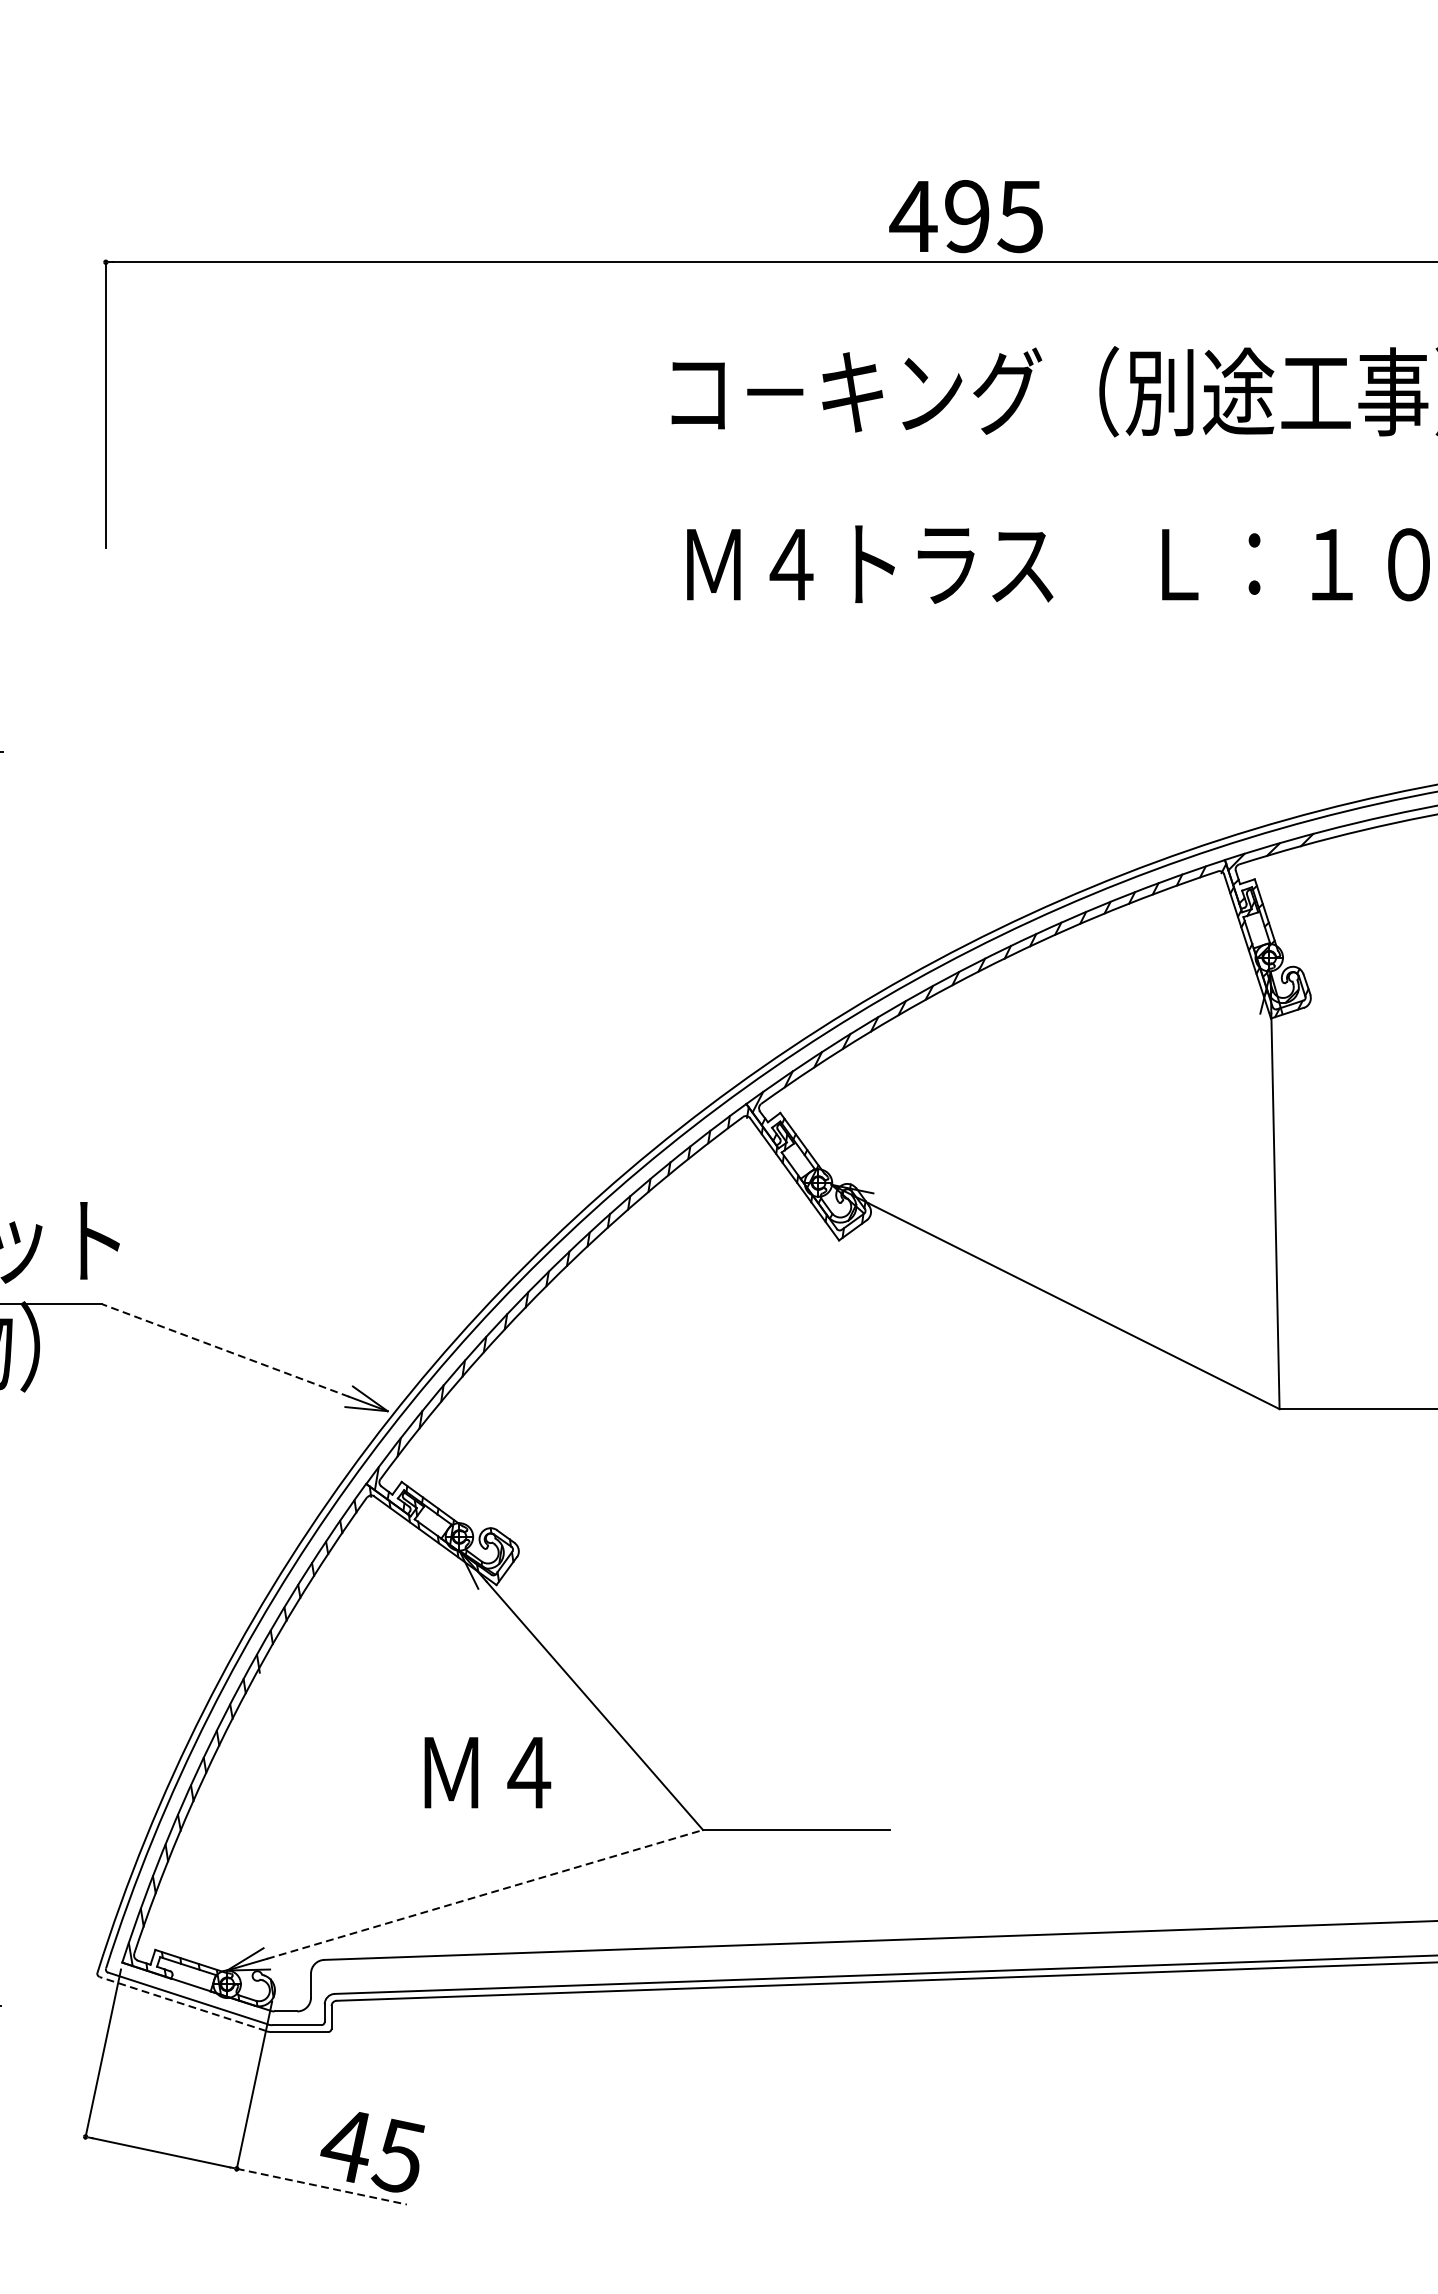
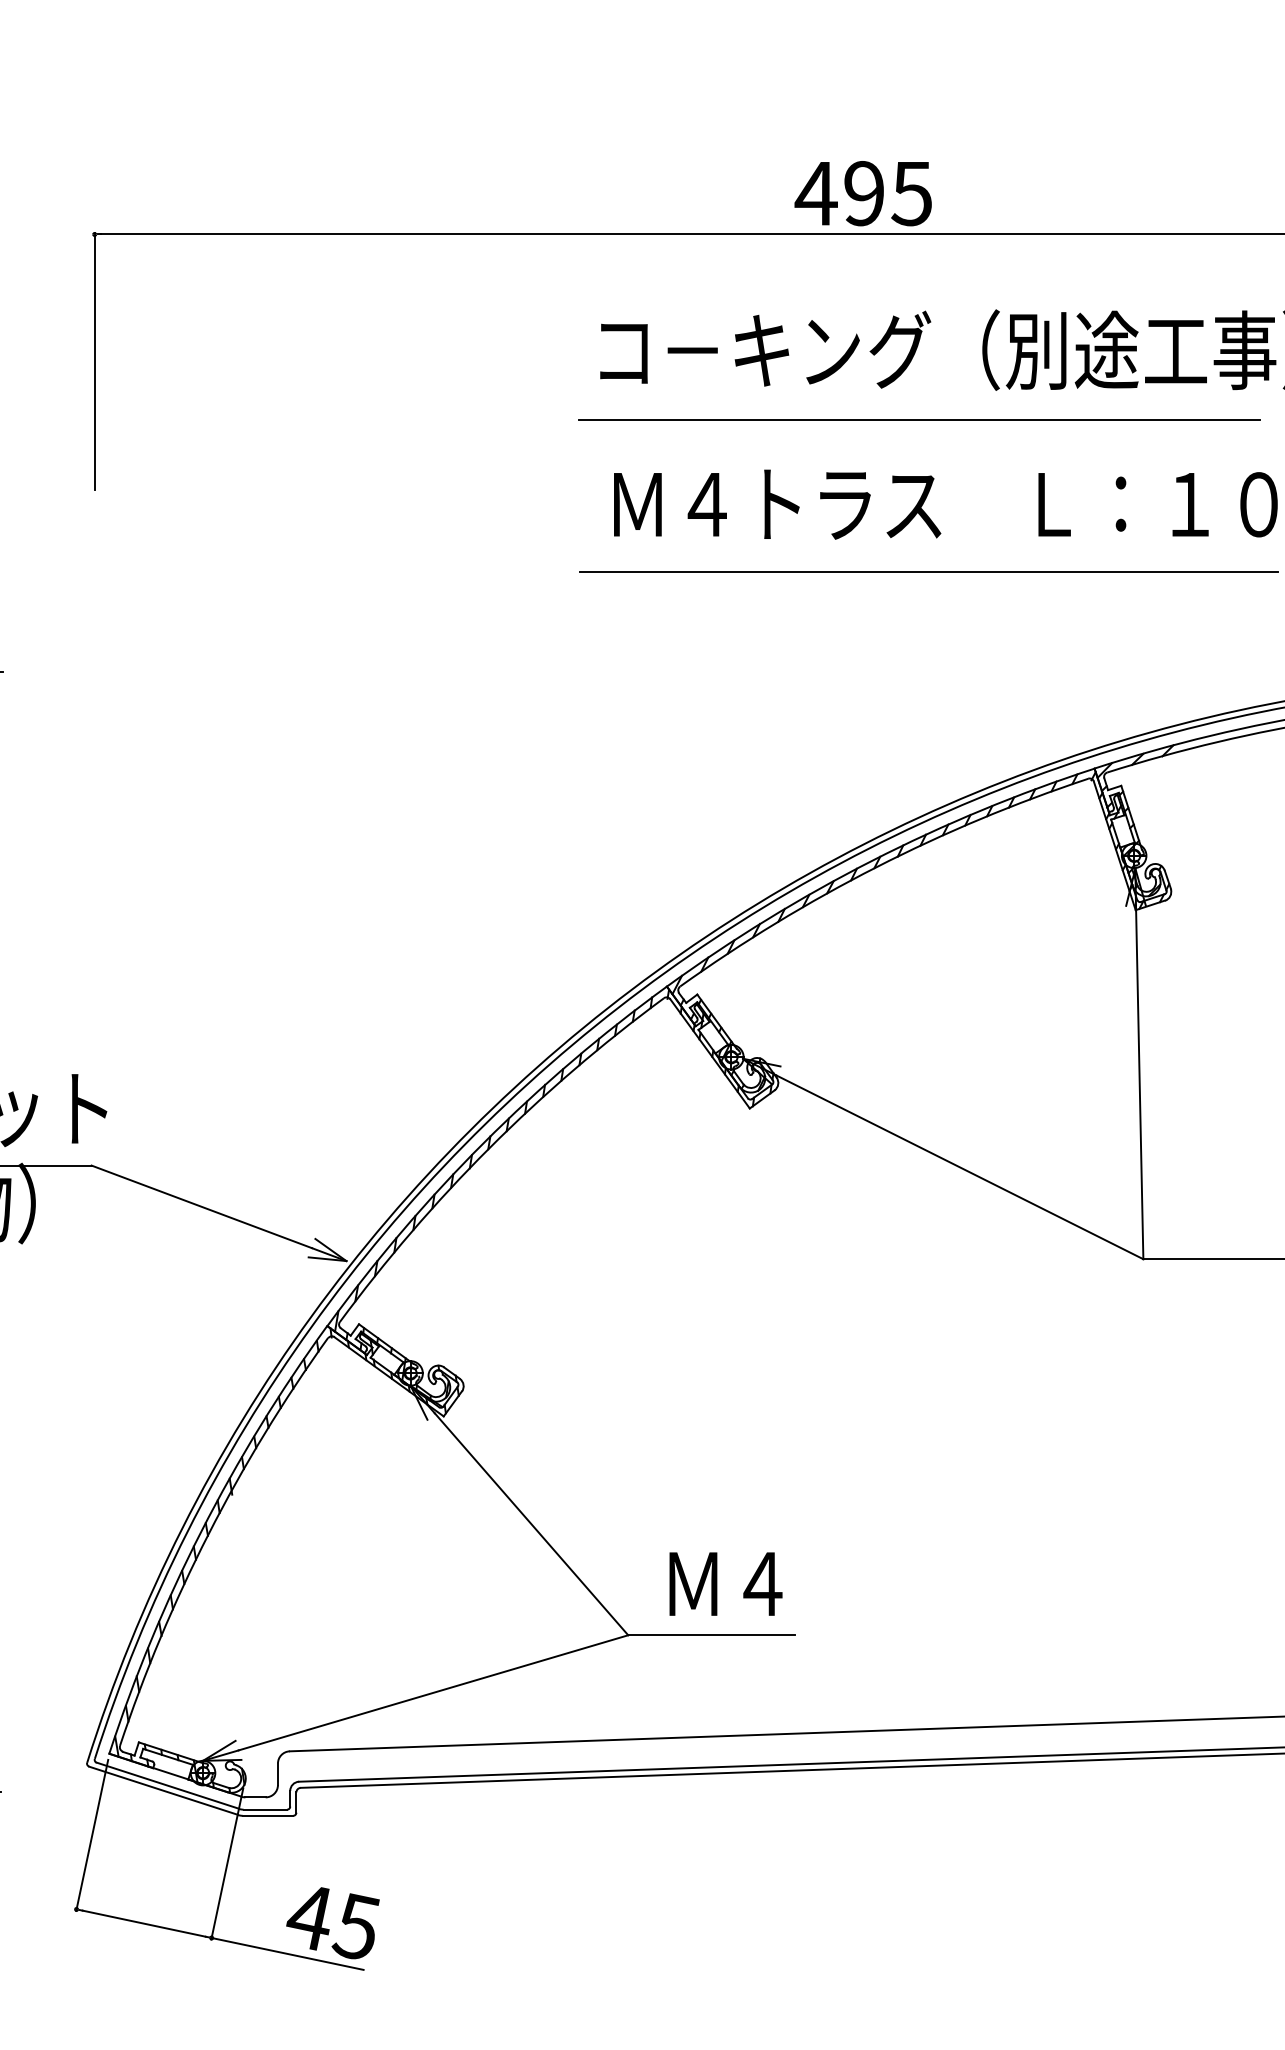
line: (1029, 469) -> (919, 419), added
line: (1039, 639) -> (928, 571), added
line: (225, 1350) -> (201, 1206), dashed -> solid
text: (487, 1772) -> (725, 1583), moved
line: (485, 1894) -> (433, 1692), dashed -> solid
line: (182, 2003) -> (163, 1790), dashed -> solid
line: (321, 2186) -> (287, 1953), dashed -> solid

